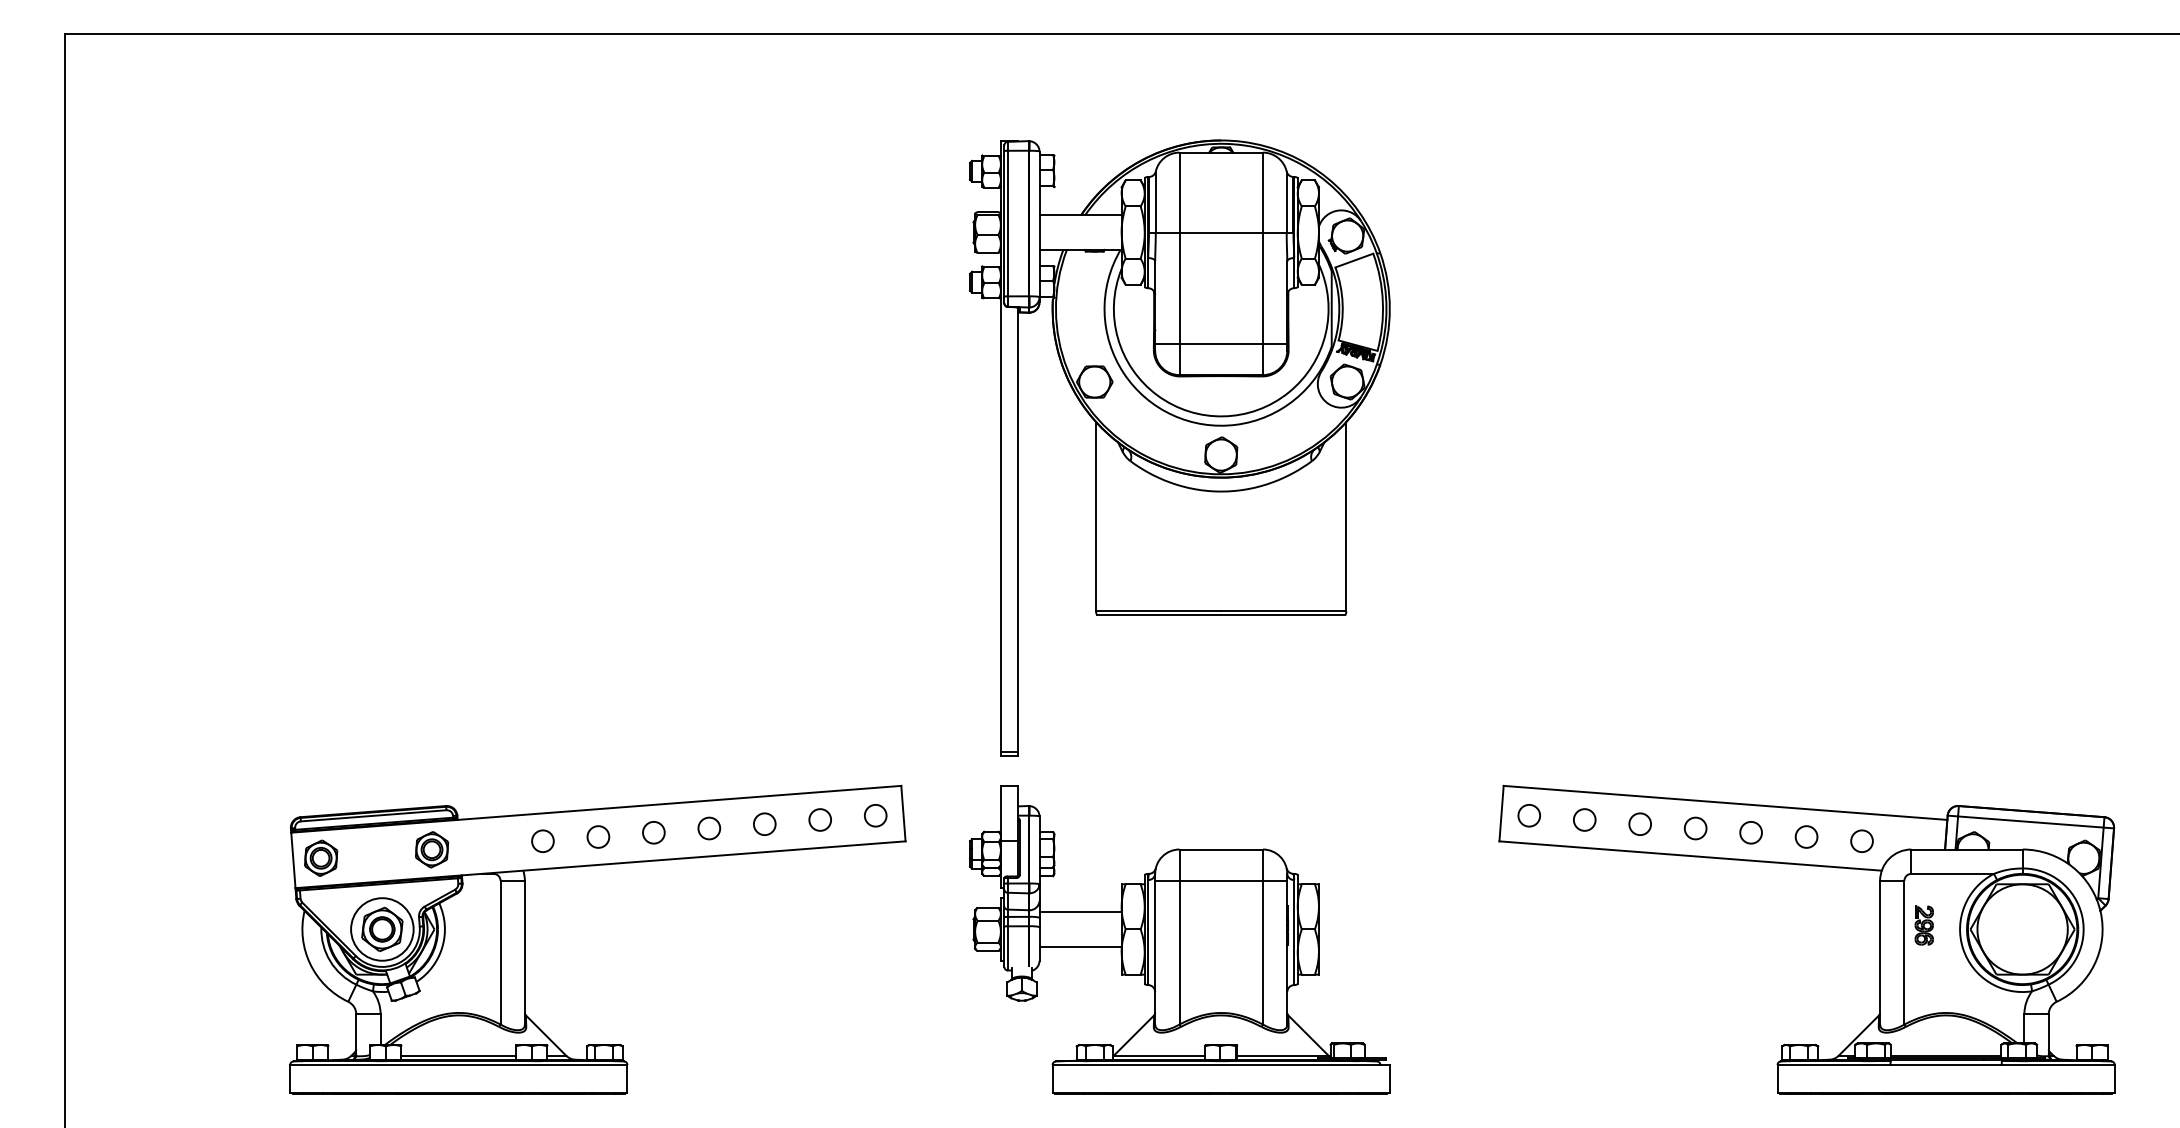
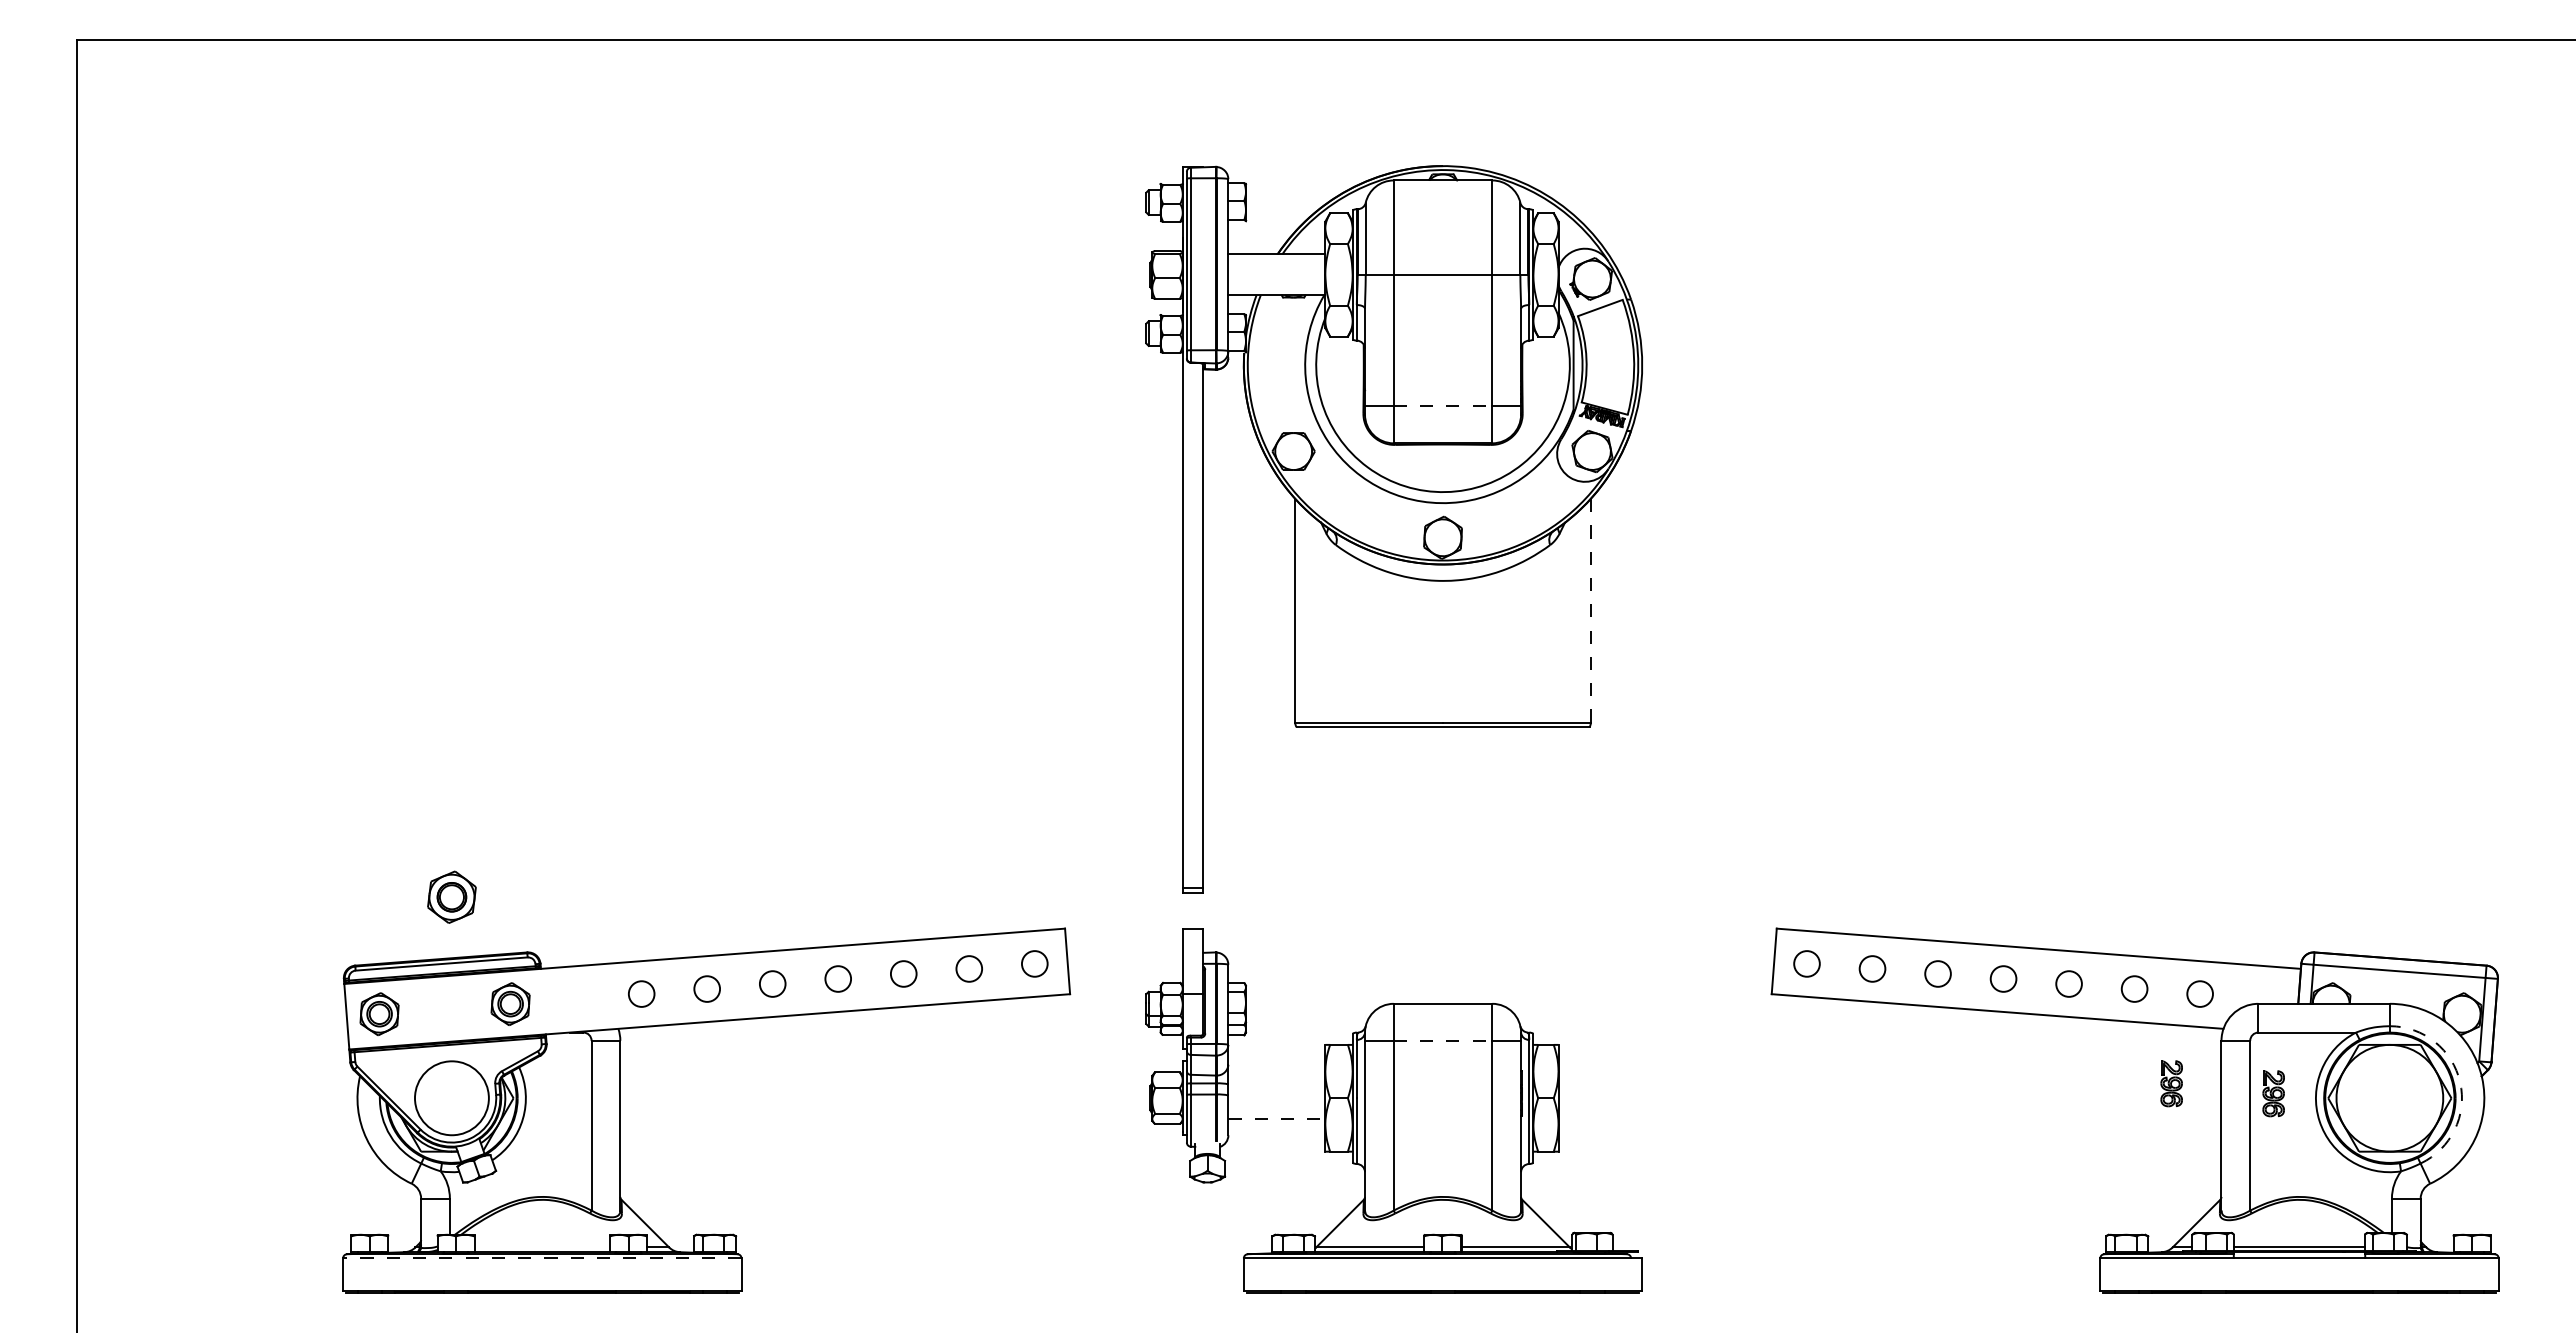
line: (1221, 343) -> (1443, 406), solid -> dashed
line: (1346, 516) -> (1590, 610), solid -> dashed
line: (1221, 880) -> (1443, 1040), solid -> dashed
line: (1080, 911) -> (1276, 1077), removed
part: (1837, 916) -> (2171, 1083), added
arc: (2082, 916) -> (2460, 1082), solid -> dashed
part: (381, 928) -> (451, 896), moved
line: (1081, 946) -> (1277, 1118), solid -> dashed
line: (459, 1055) -> (542, 1247), removed
line: (458, 1065) -> (541, 1258), solid -> dashed

